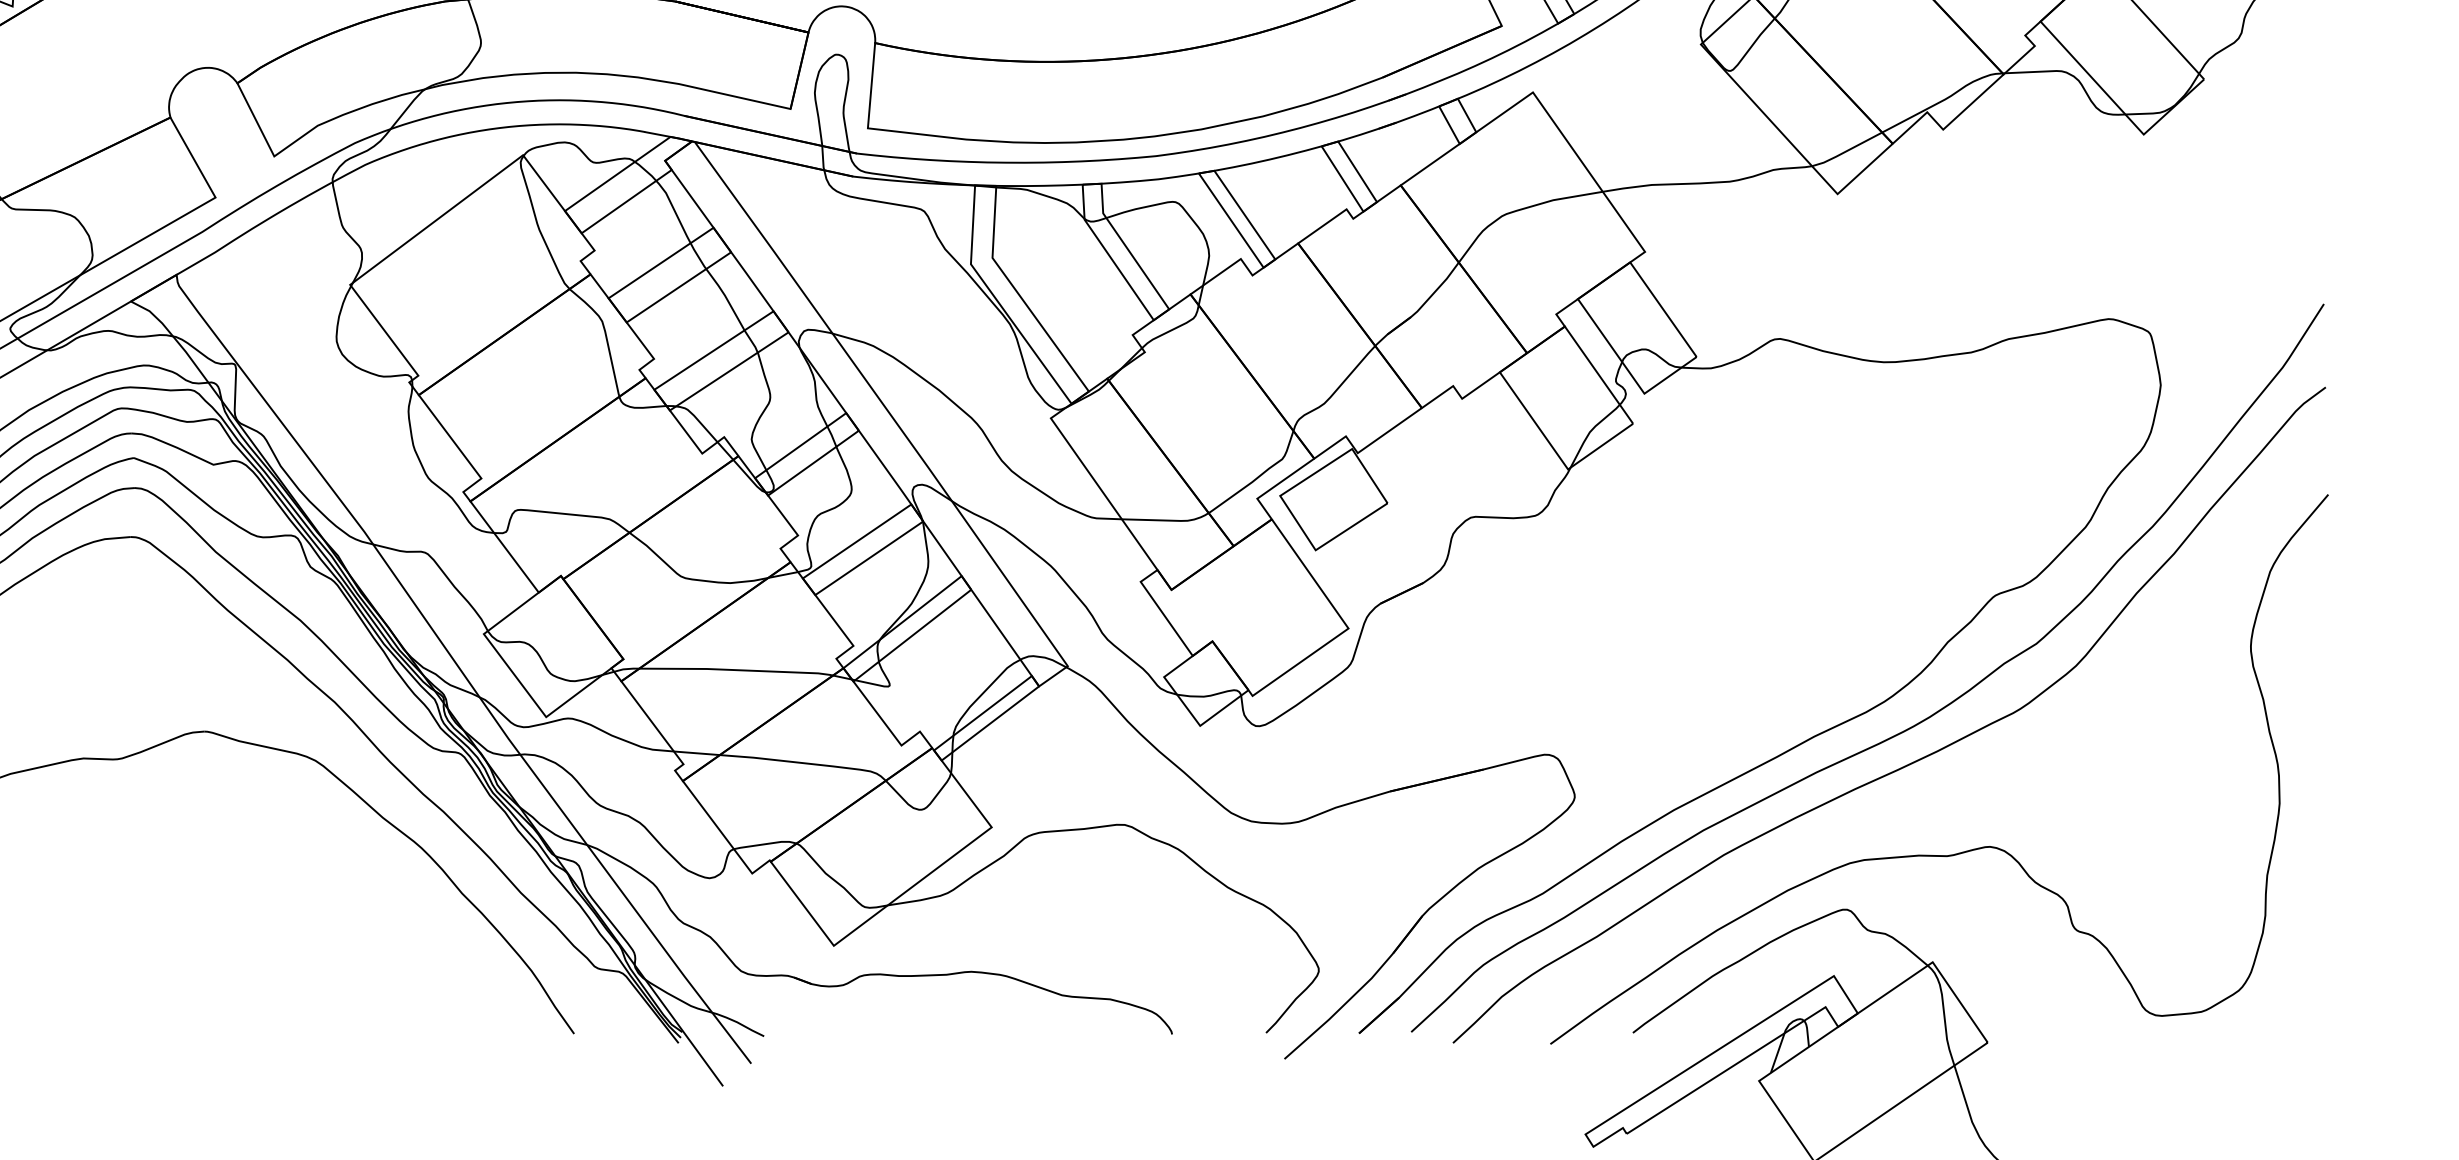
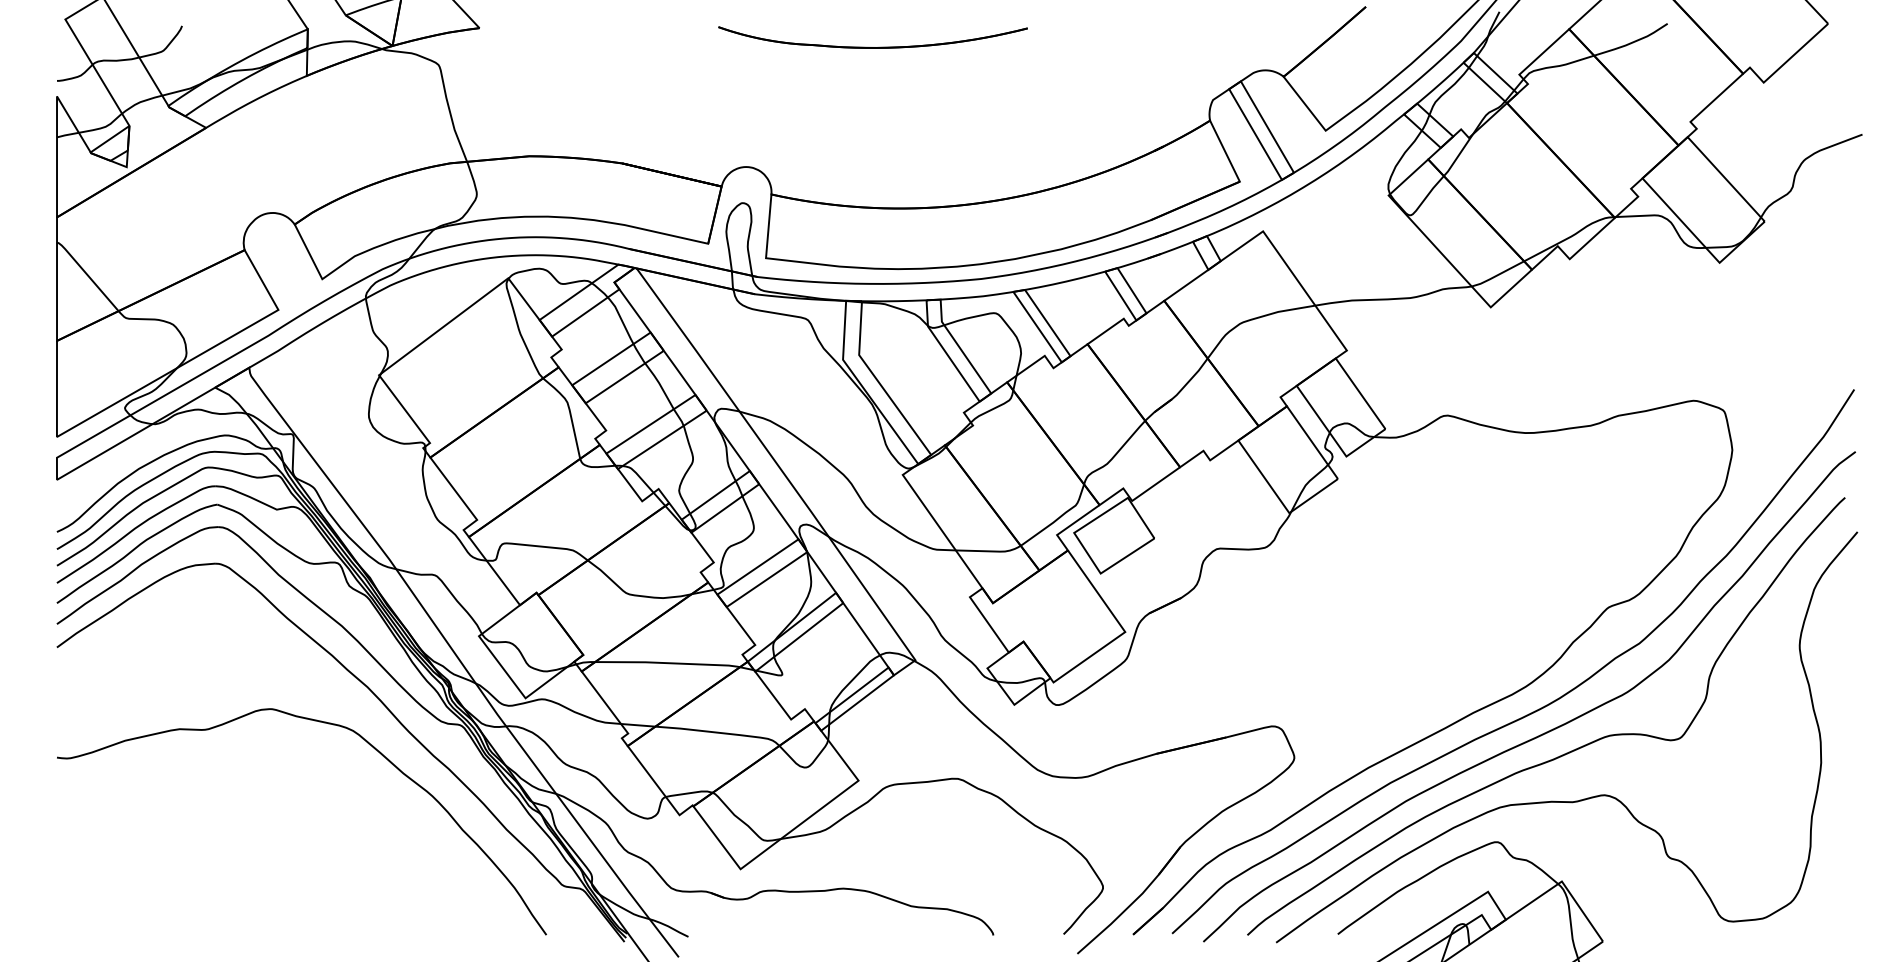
curve: (1929, 793) -> (1559, 755), added

